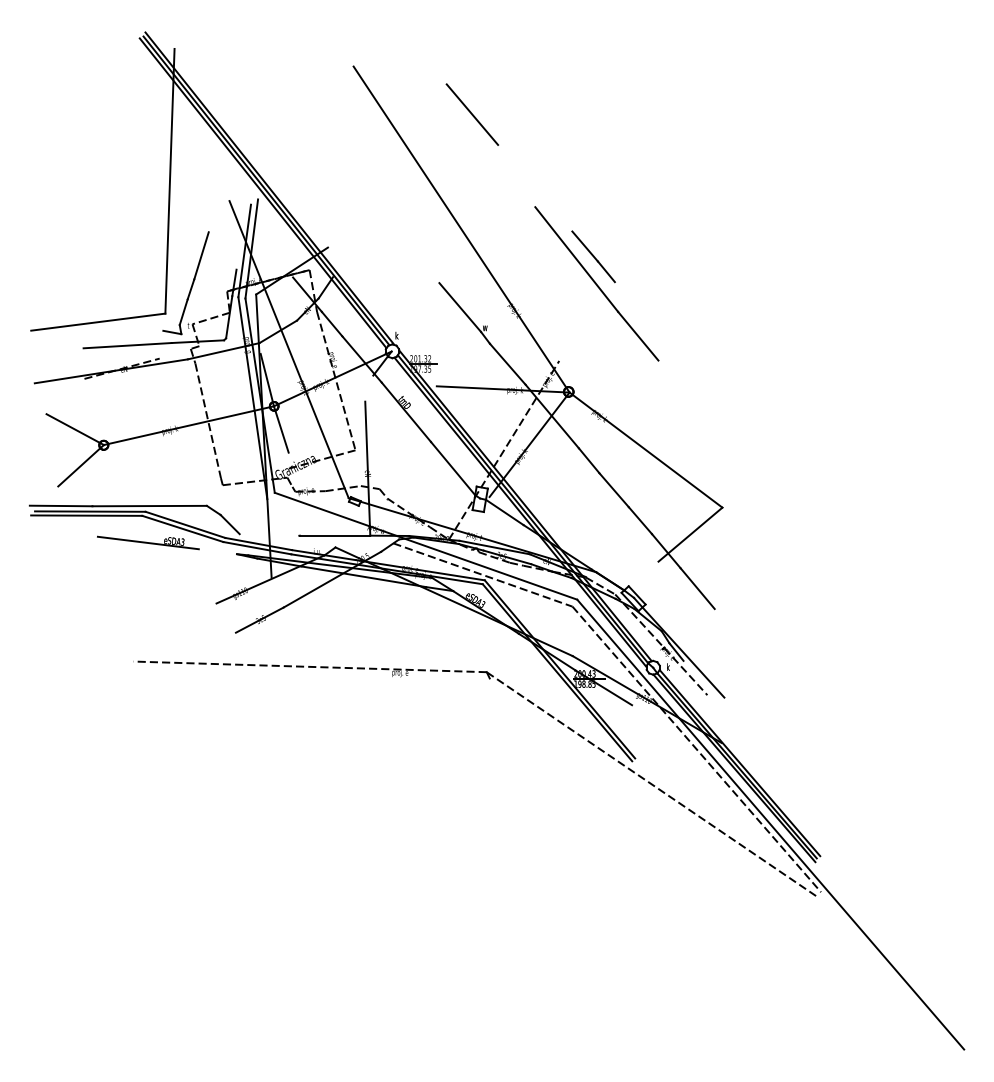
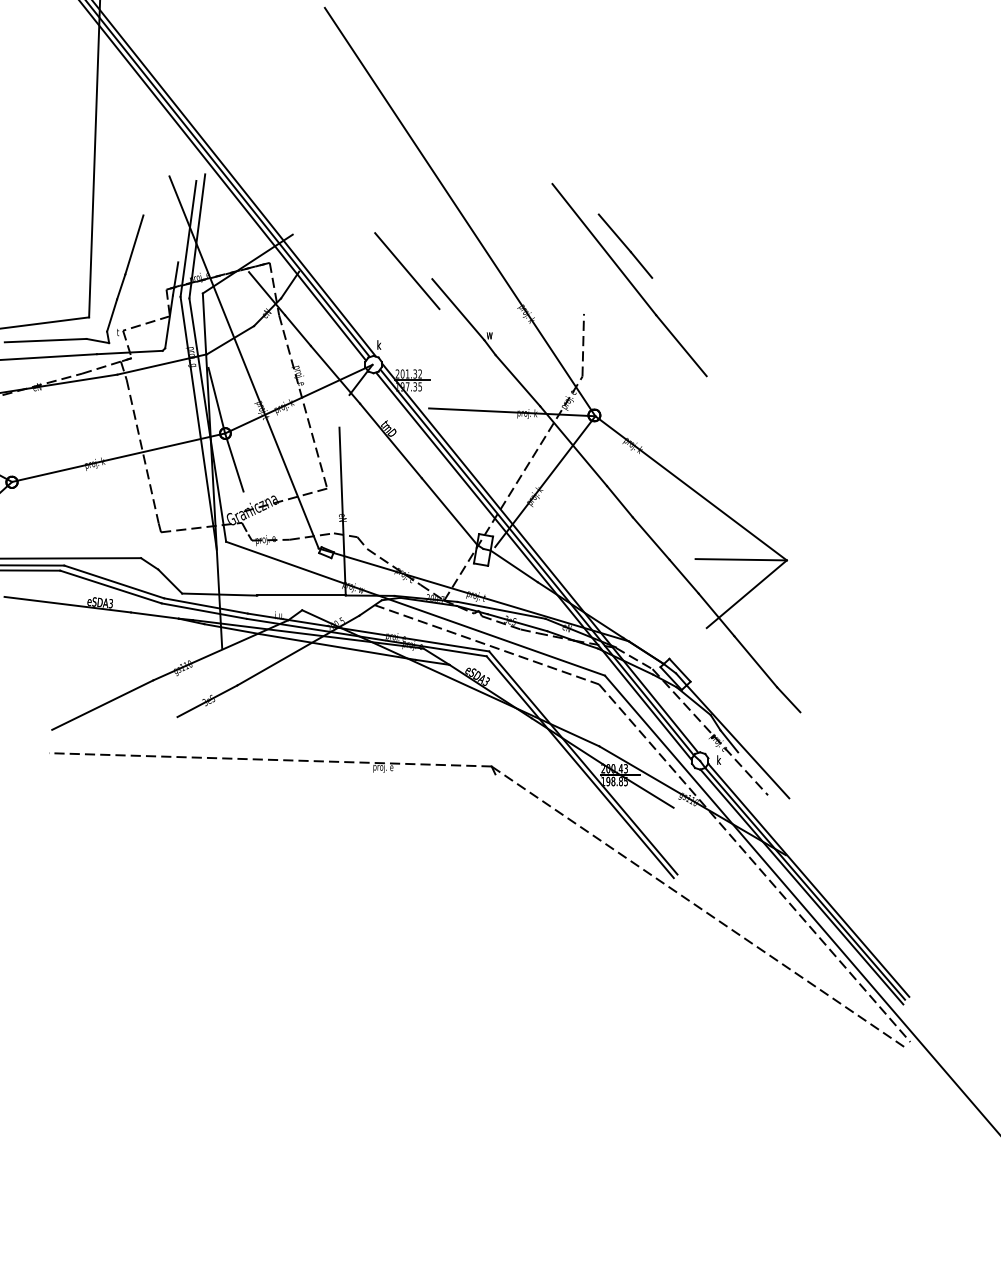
line: (472, 114) -> (407, 270), moved
line: (130, 331) -> (45, 339), added
line: (559, 335) -> (582, 344), added
line: (179, 352) -> (106, 366), added
line: (685, 506) -> (740, 558), added
line: (269, 534) -> (219, 594), added
line: (217, 551) -> (154, 615), added
line: (723, 618) -> (788, 699), added
line: (175, 622) -> (101, 704), added

